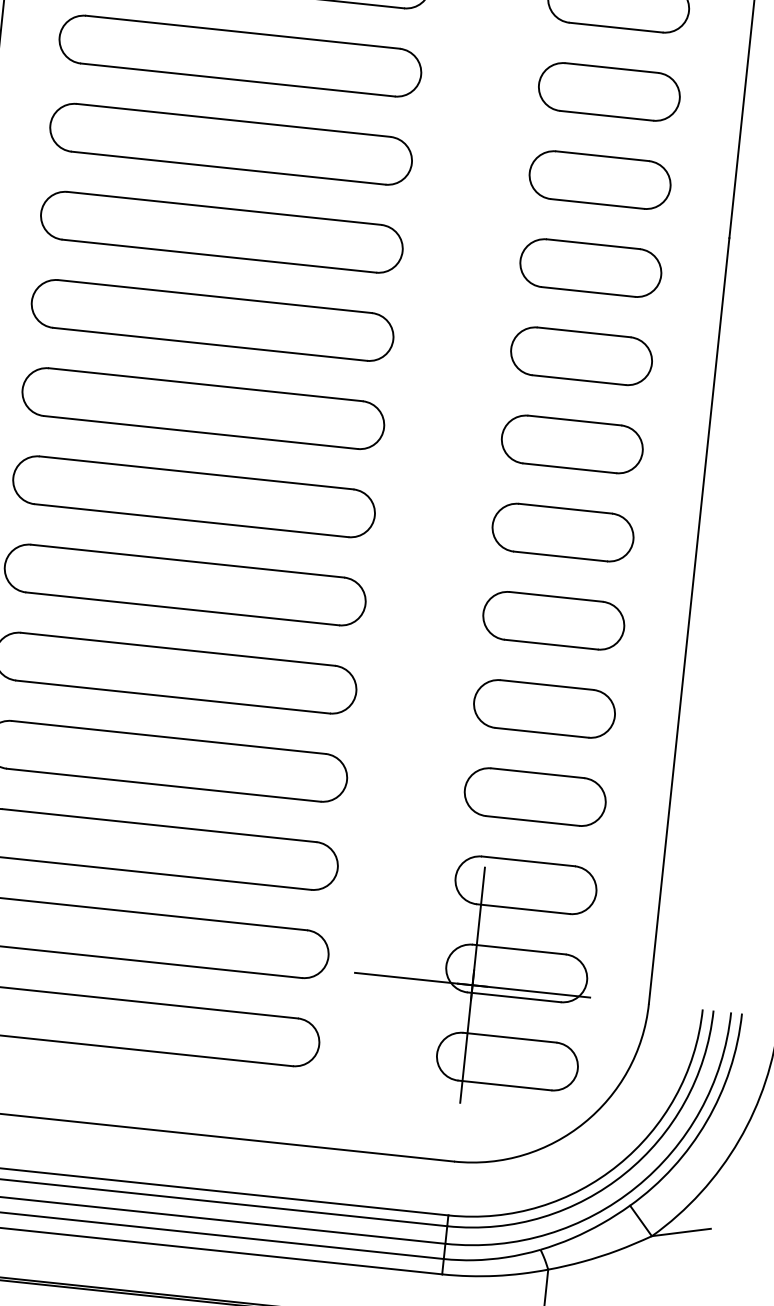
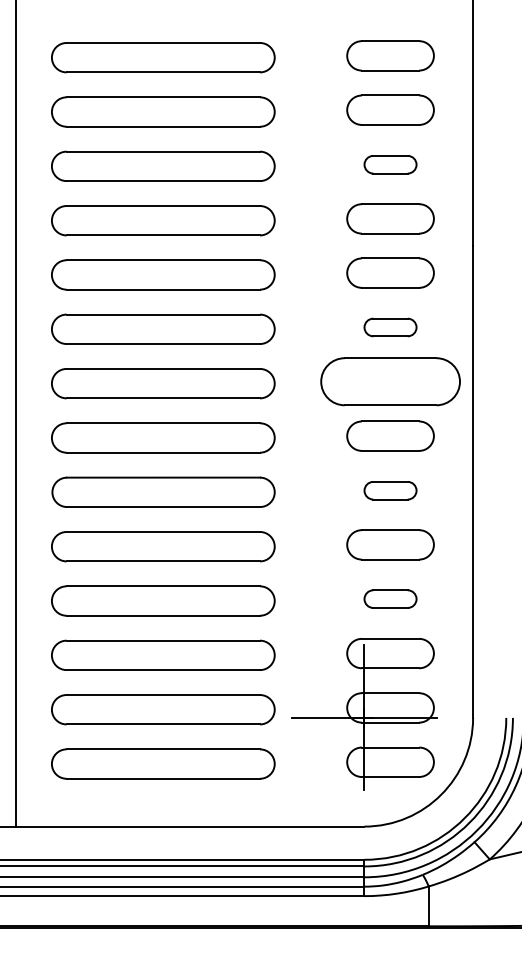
part: (609, 91) -> (390, 164), size x0.6
part: (581, 356) -> (390, 327), size x0.6
part: (572, 443) -> (390, 381), size x1.6
part: (553, 620) -> (390, 490), size x0.6
part: (535, 795) -> (390, 598), size x0.6

